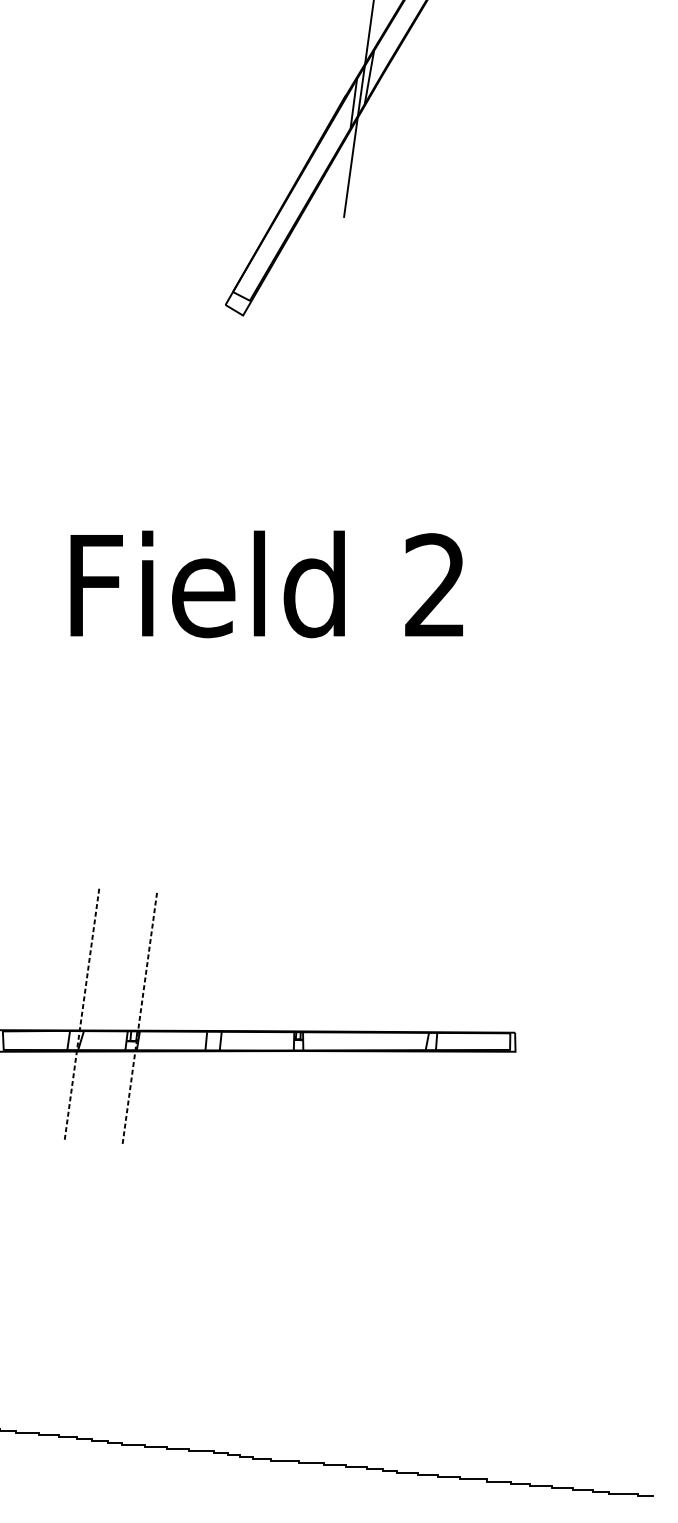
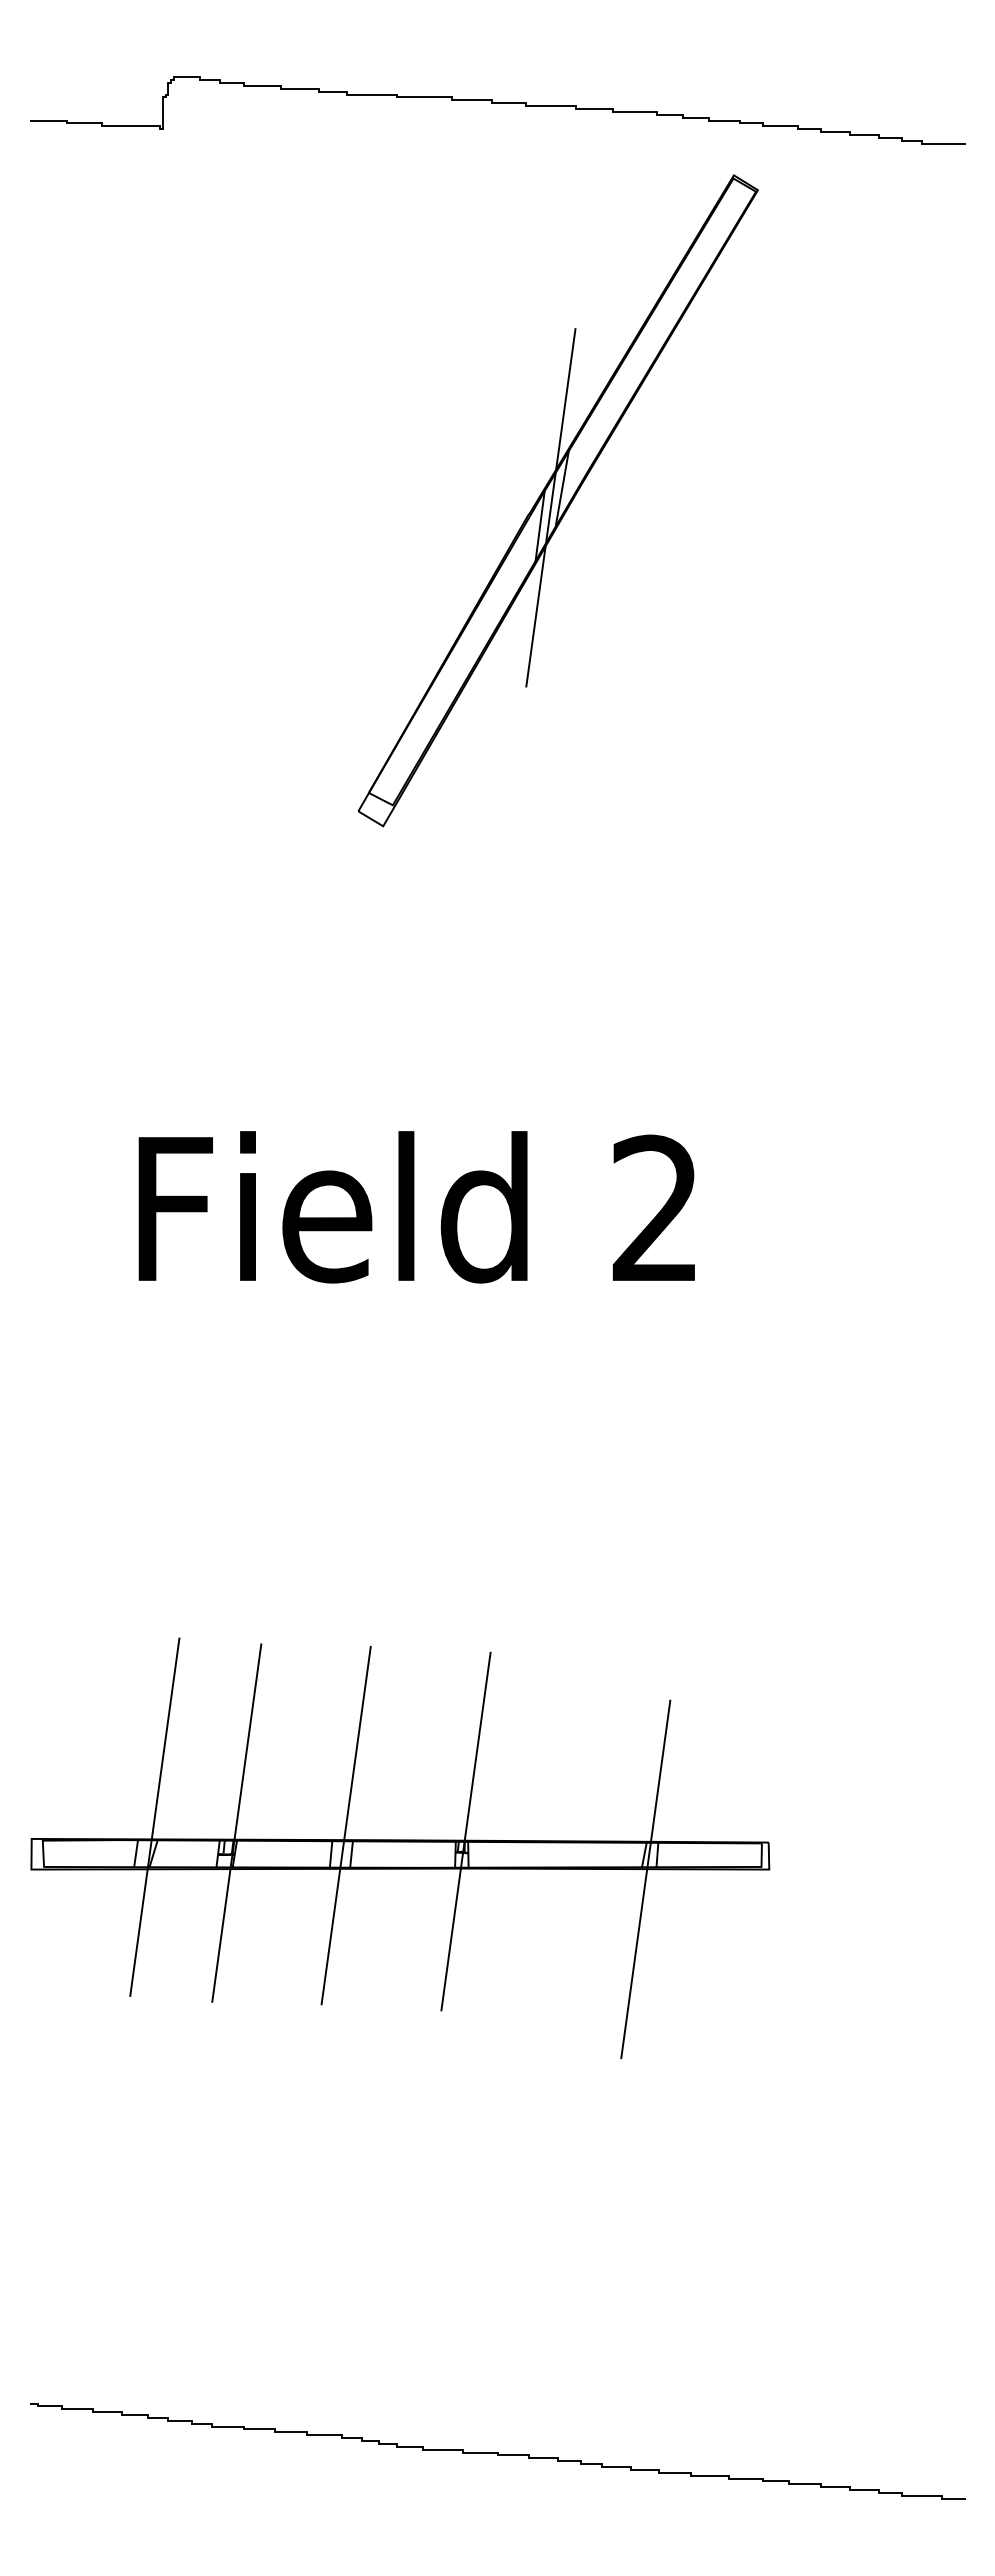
line: (81, 1015) -> (154, 1817), dashed -> solid
line: (139, 1019) -> (236, 1823), dashed -> solid
line: (216, 1020) -> (345, 1825), added
line: (301, 1024) -> (465, 1831), added
line: (428, 1058) -> (645, 1879), added

